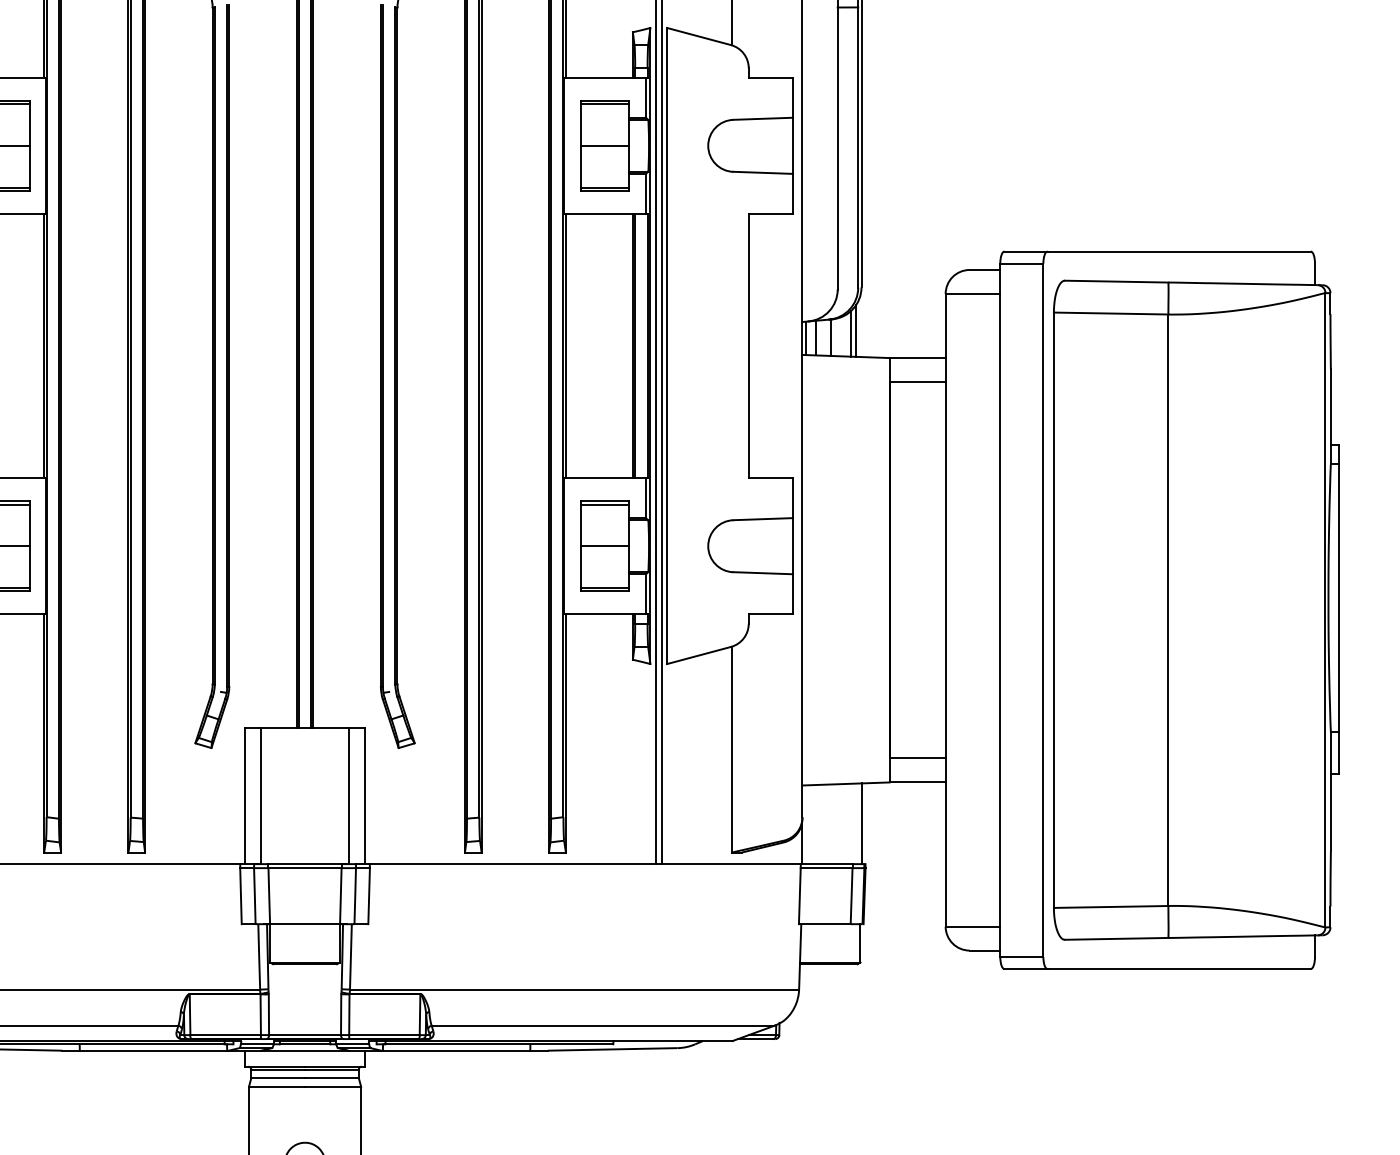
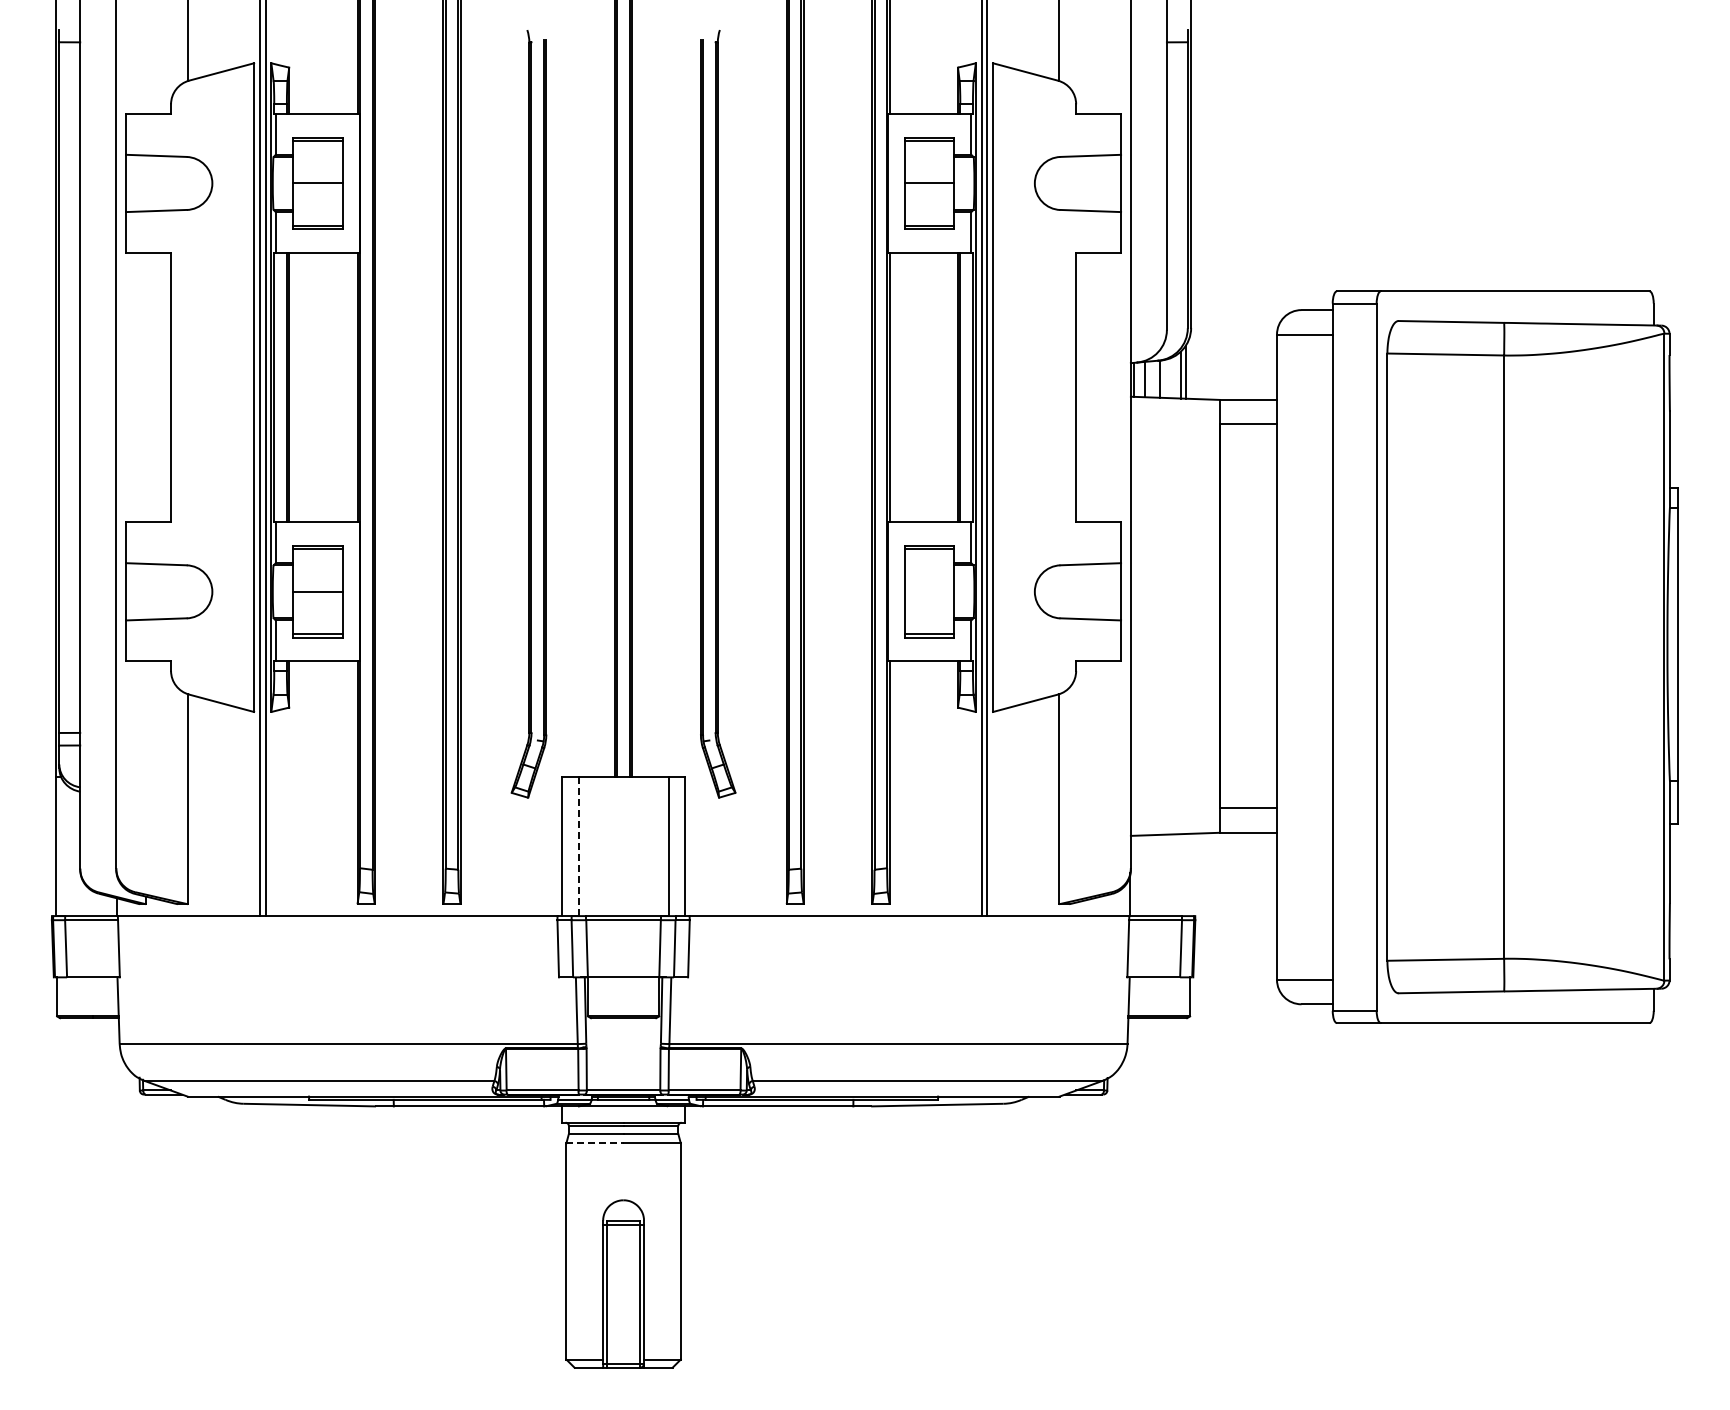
line: (604, 545) -> (929, 591), removed
line: (260, 796) -> (578, 847), solid -> dashed
line: (861, 823) -> (1191, 874), removed
line: (277, 1087) -> (595, 1143), solid -> dashed

